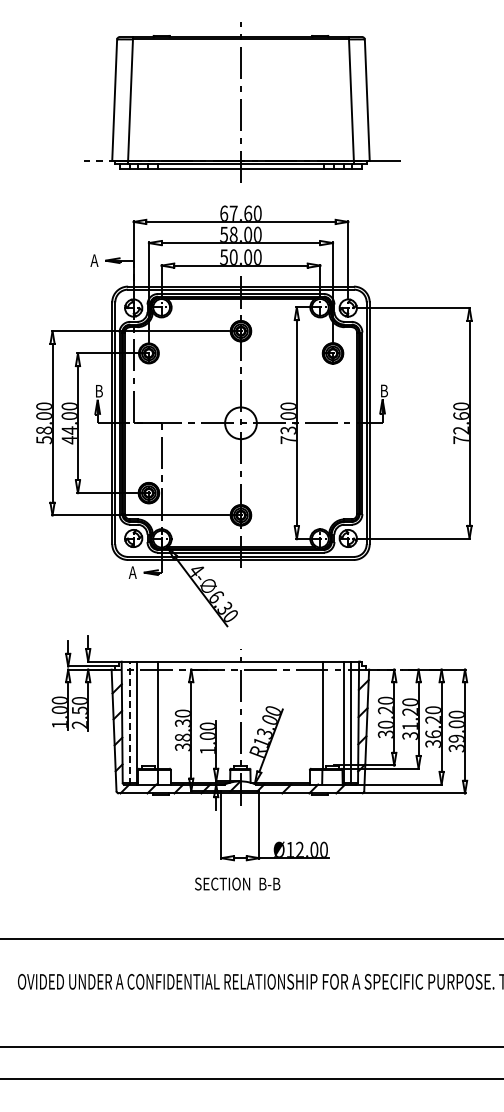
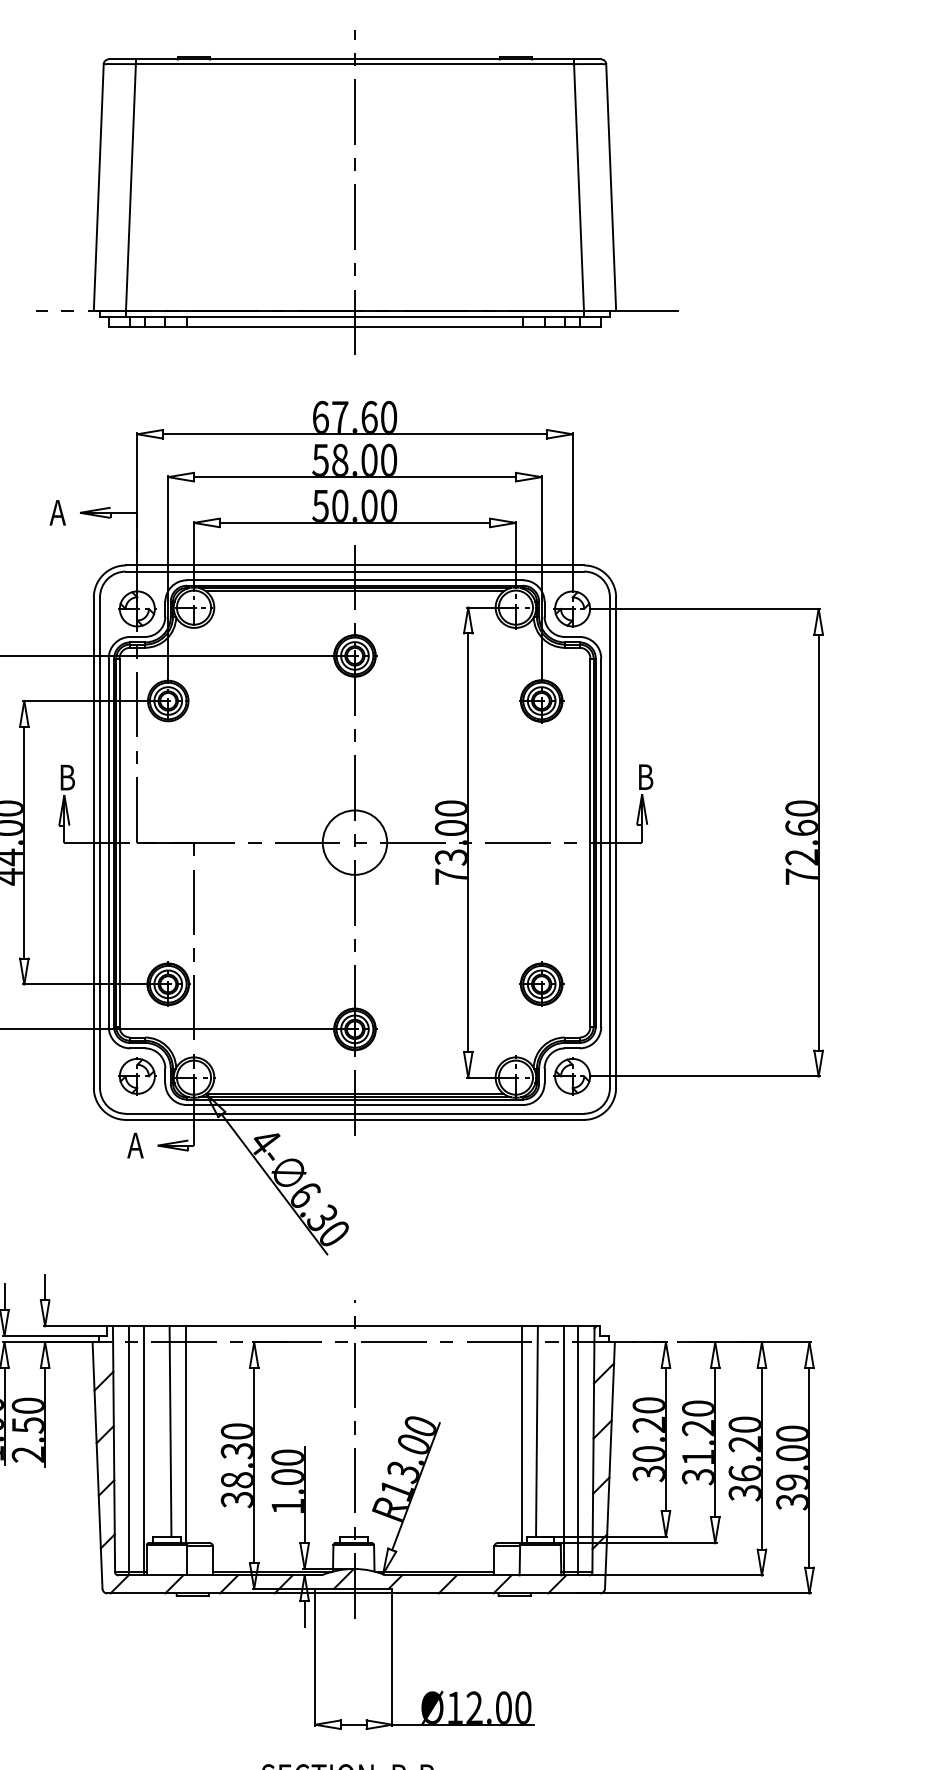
part: (332, 493) -> (540, 985), added
line: (149, 713) -> (169, 1431), added
line: (330, 713) -> (536, 1431), added
line: (129, 722) -> (128, 1449), dashed -> solid

